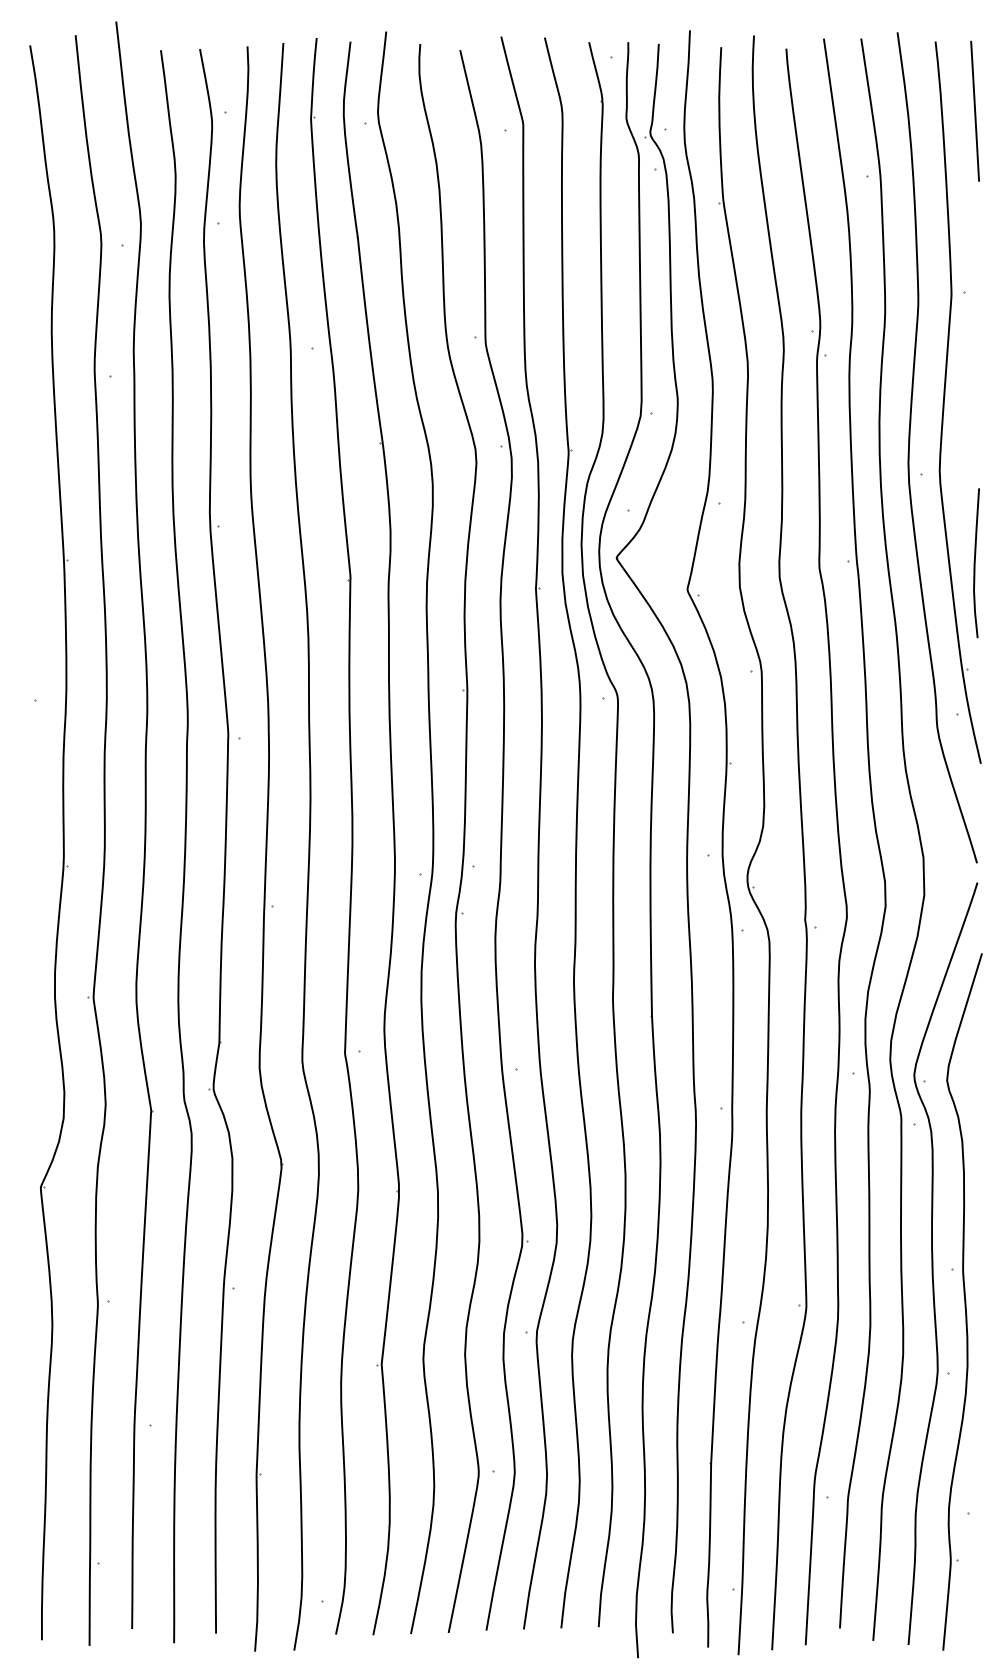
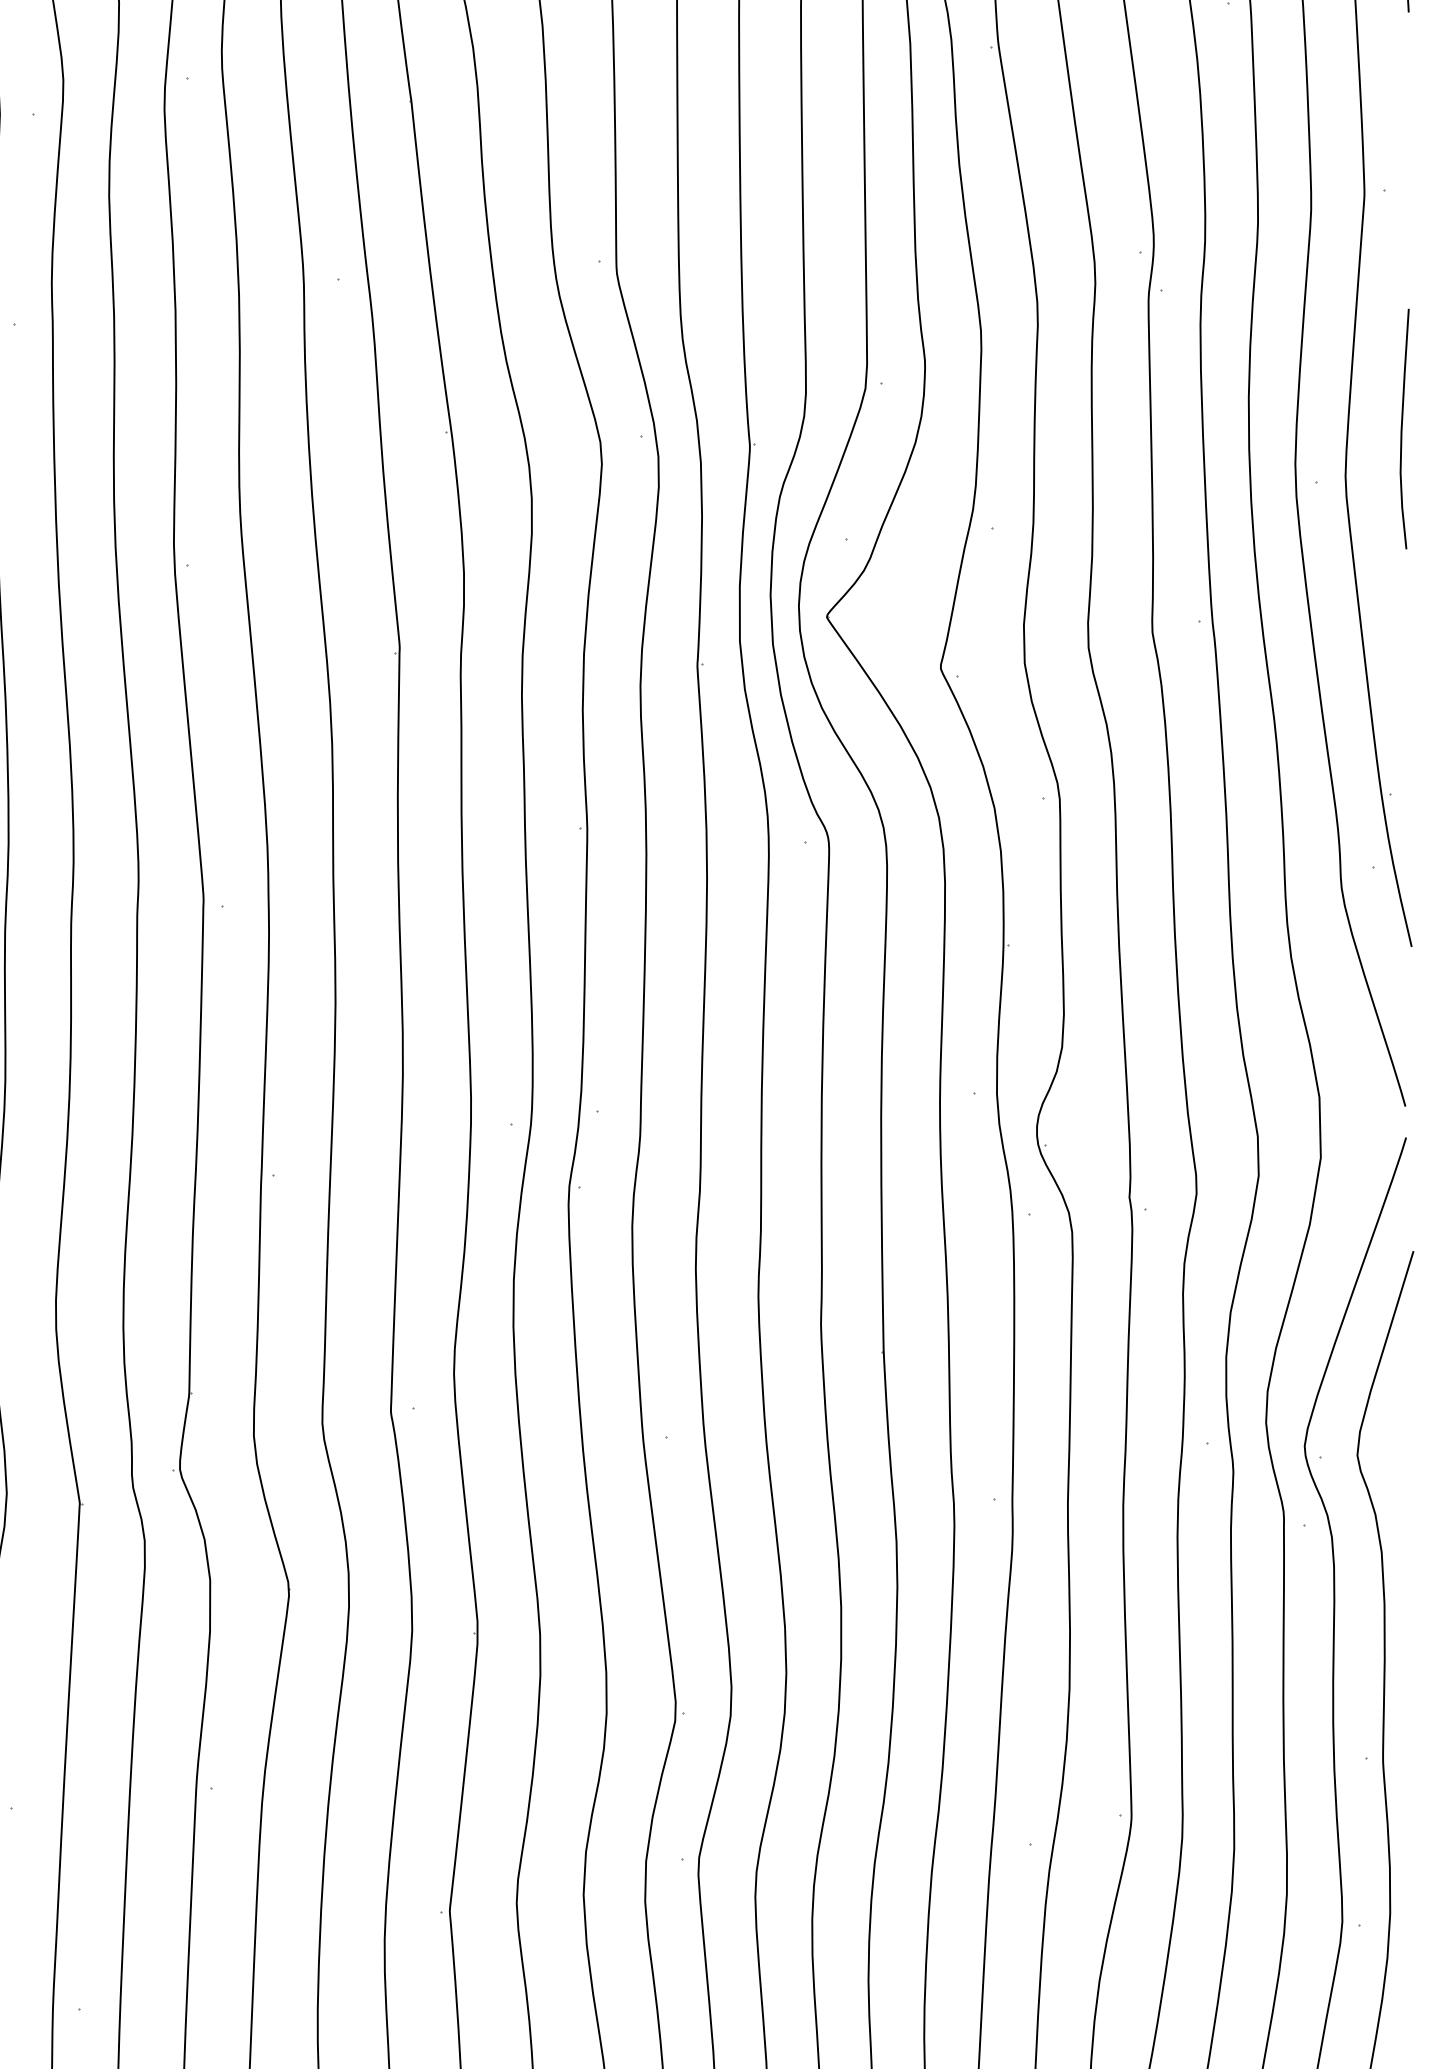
curve: (975, 563) -> (1402, 429), moved

